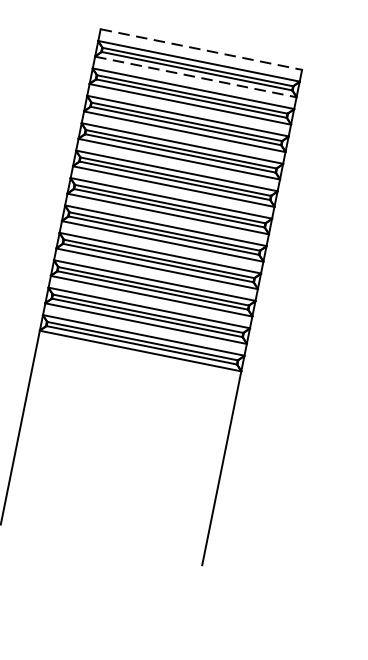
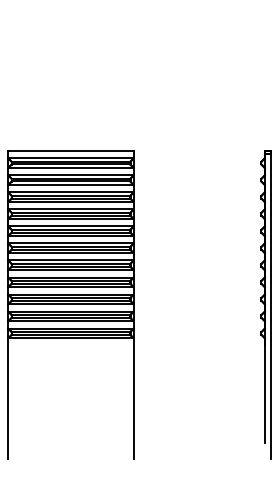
line: (202, 50) -> (71, 151), dashed -> solid
line: (196, 77) -> (71, 168), dashed -> solid

